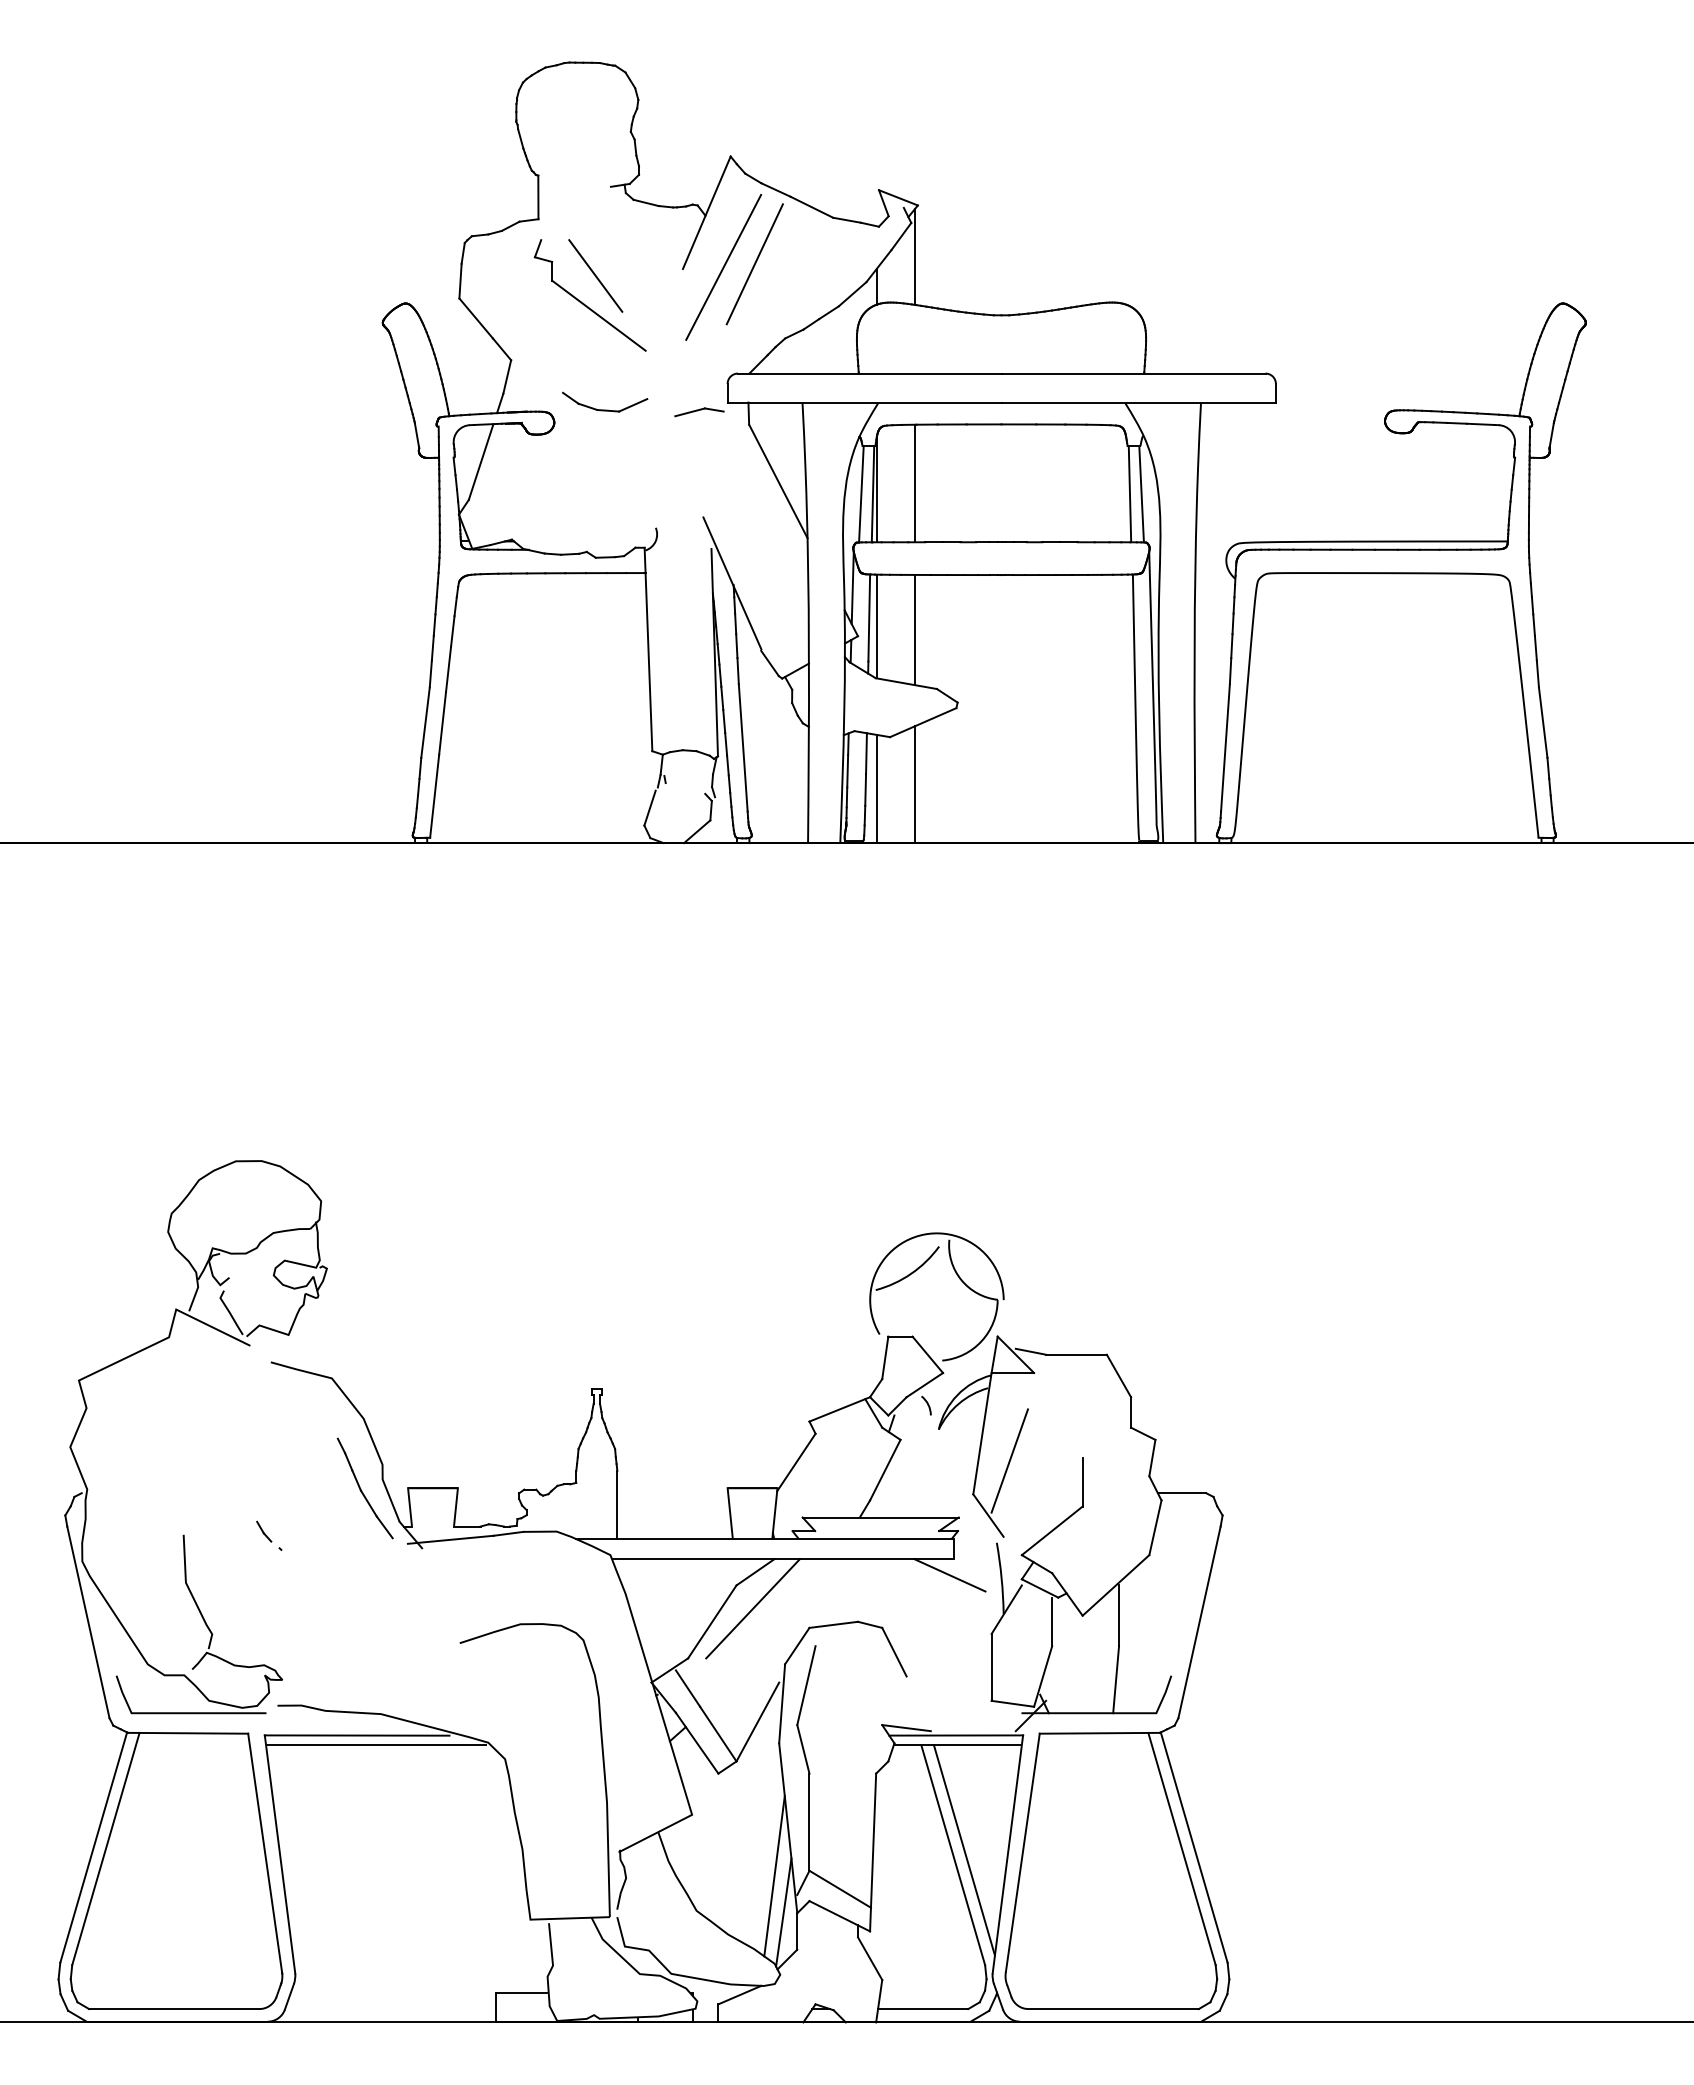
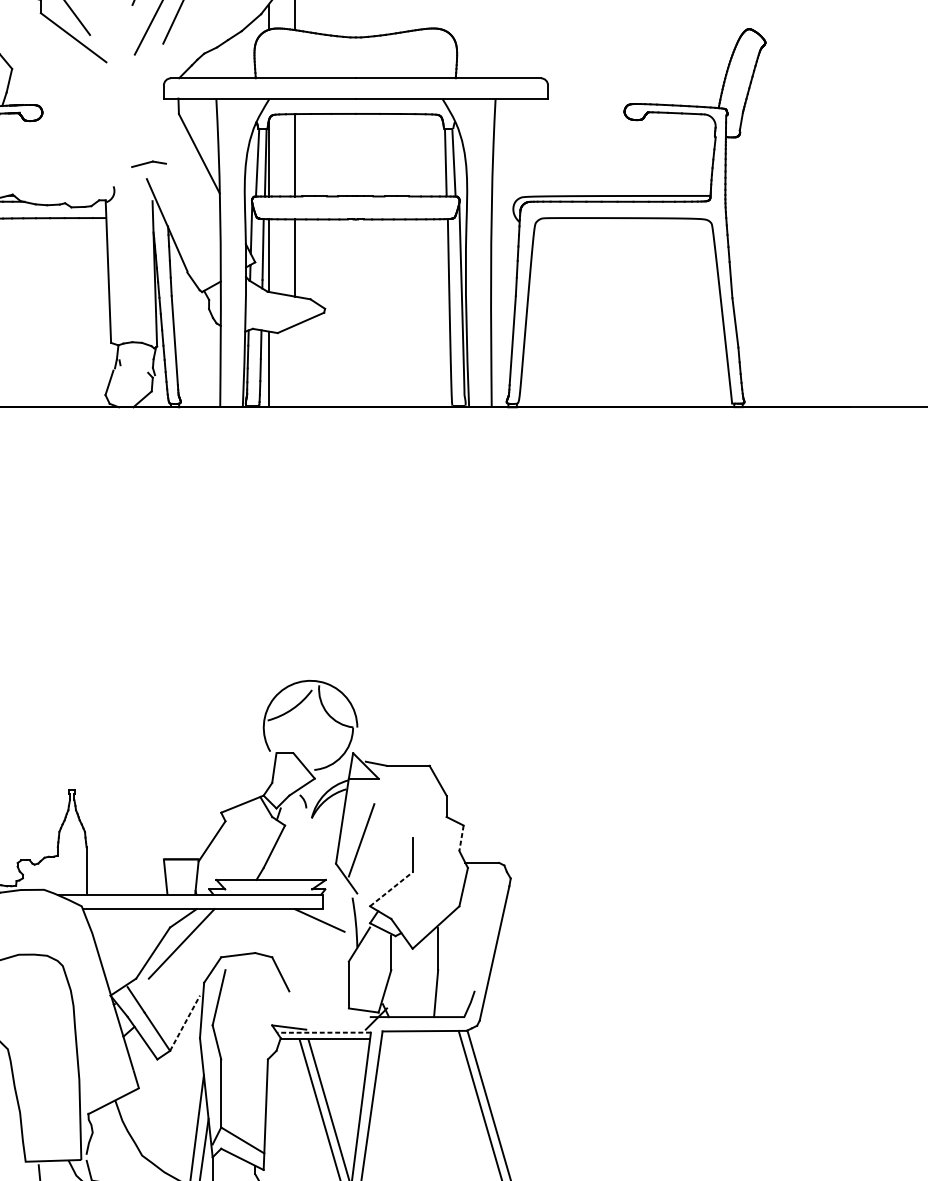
part: (605, 409) -> (78, 103), removed
part: (699, 412) -> (149, 164), moved
line: (914, 784) -> (294, 366), removed
line: (1152, 1458) -> (461, 838), solid -> dashed
line: (1052, 1530) -> (391, 889), solid -> dashed
line: (757, 1722) -> (184, 1023), solid -> dashed
line: (956, 1735) -> (324, 1032), solid -> dashed

